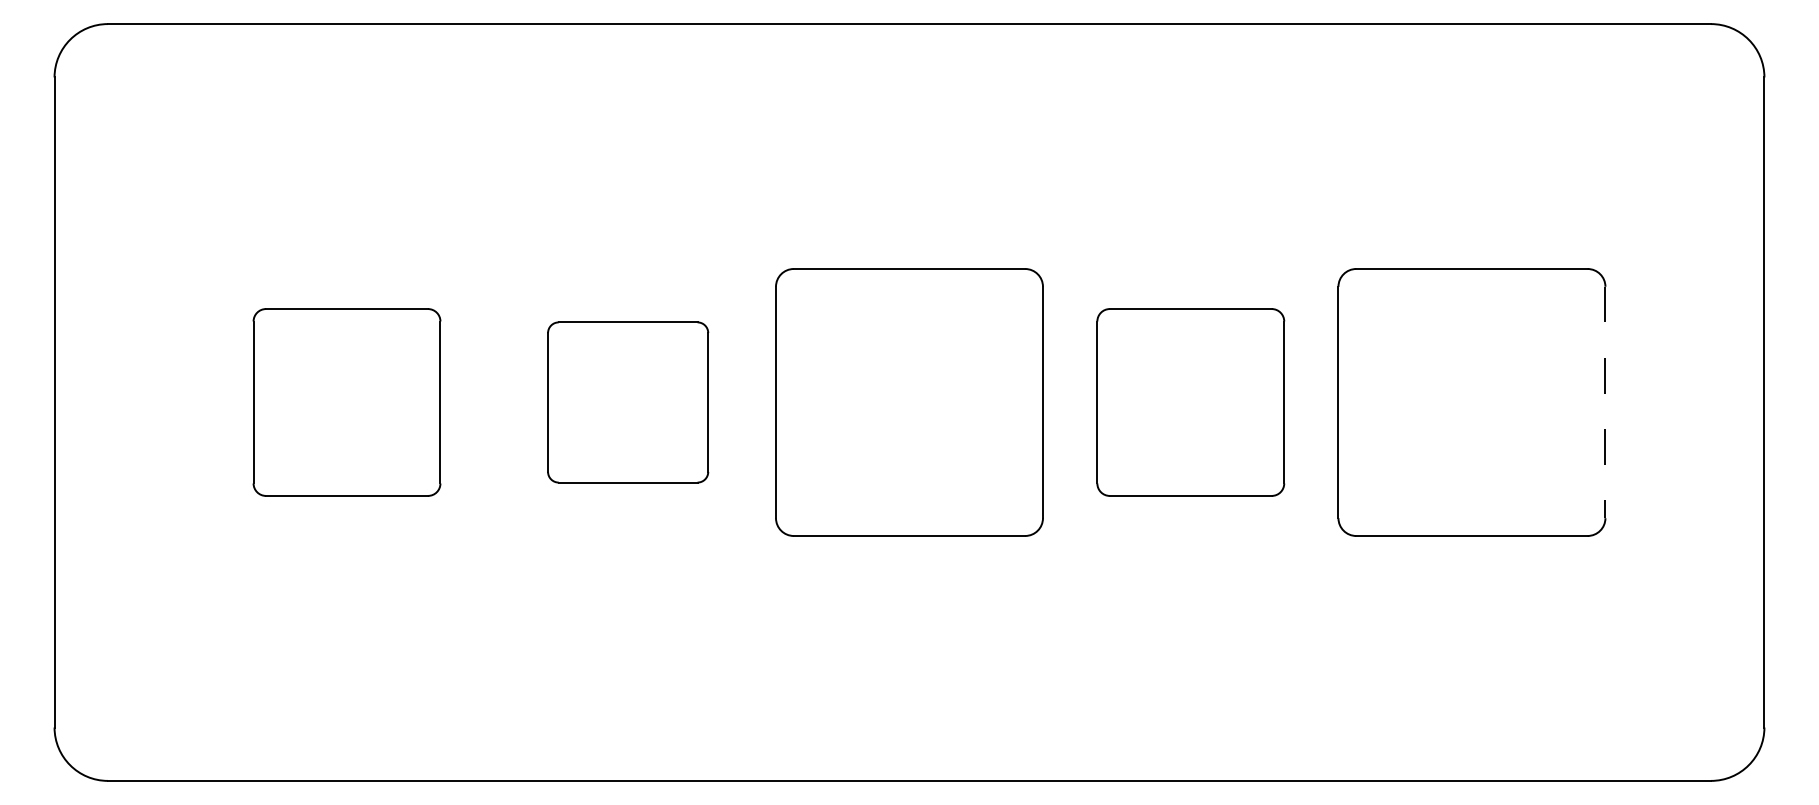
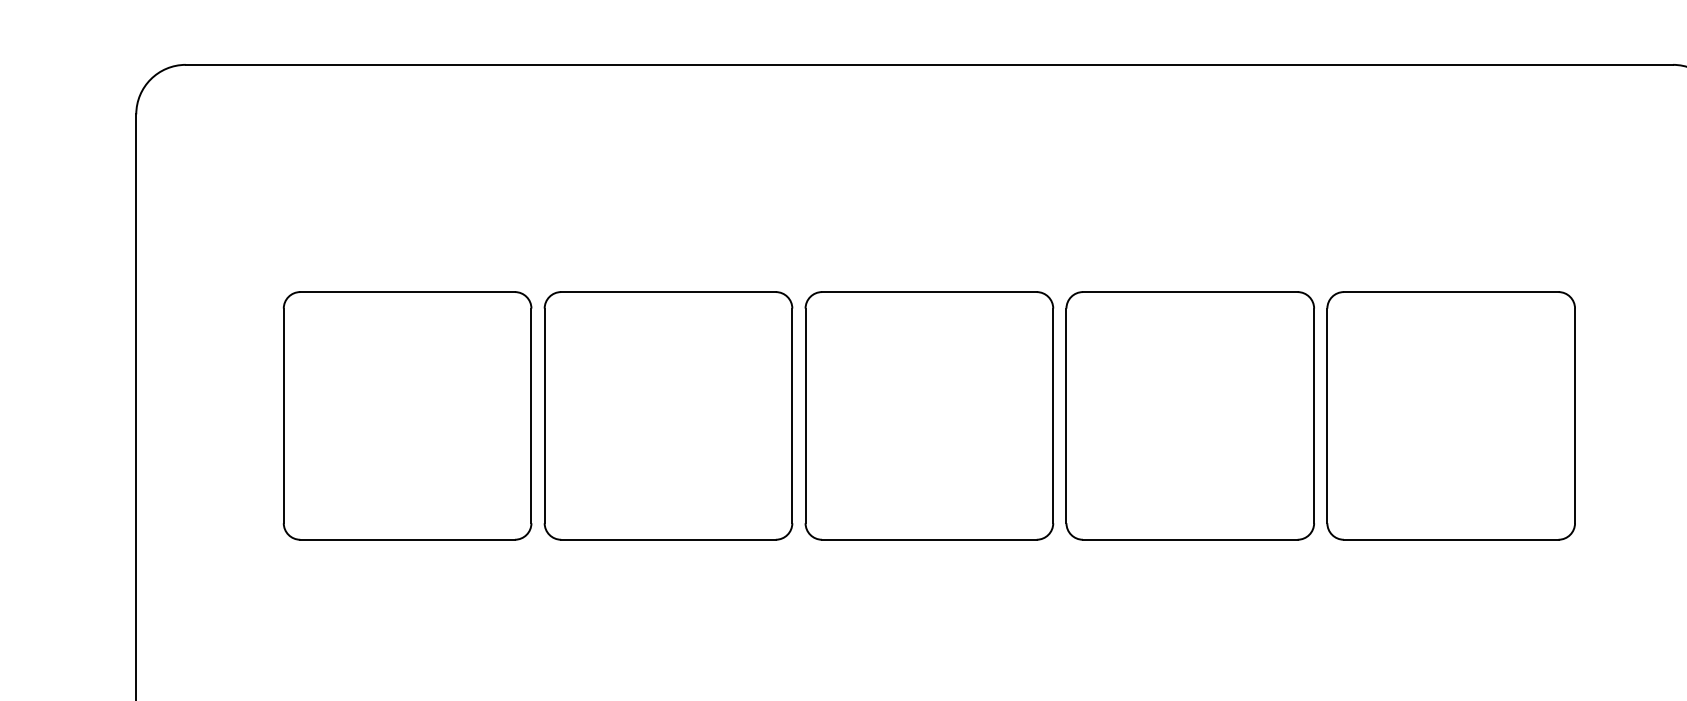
part: (346, 402) -> (407, 415), size x1.43
part: (627, 402) -> (667, 415), size x1.67
part: (1190, 402) -> (1190, 415), size x1.43
line: (1605, 402) -> (1575, 415), dashed -> solid

